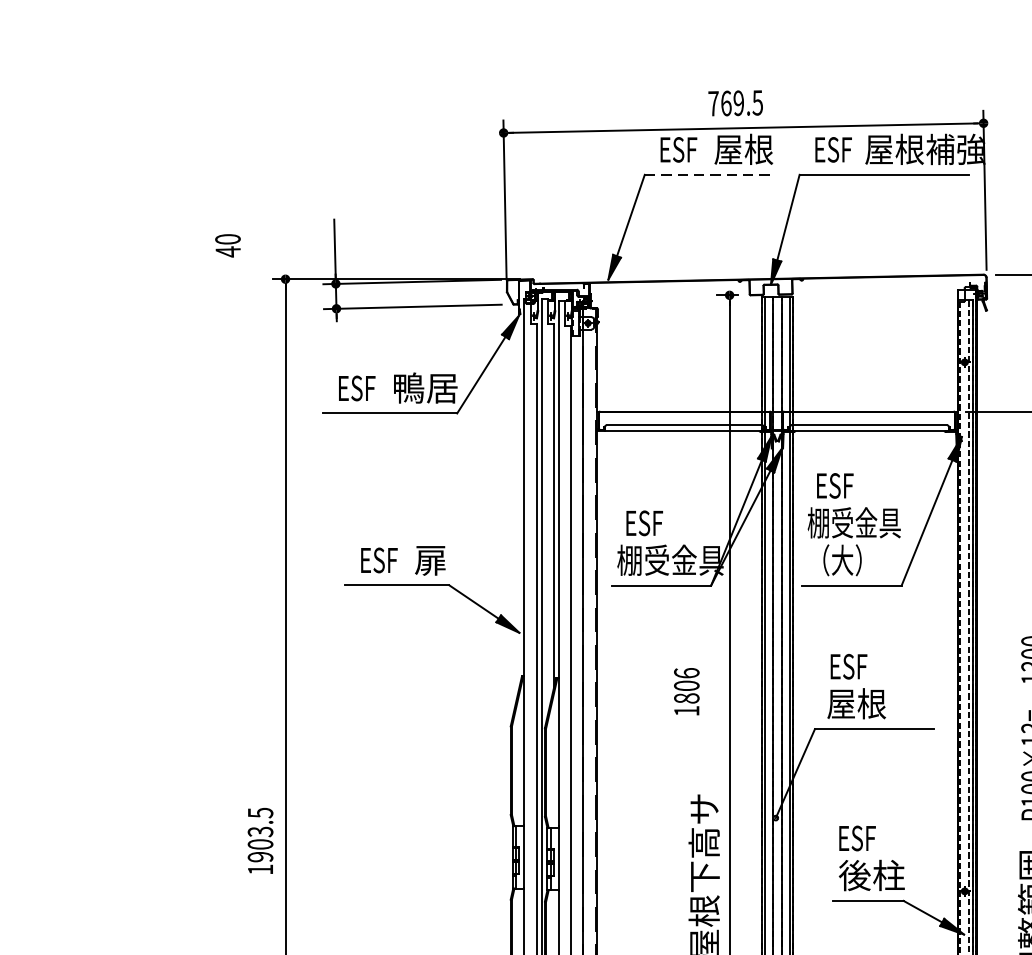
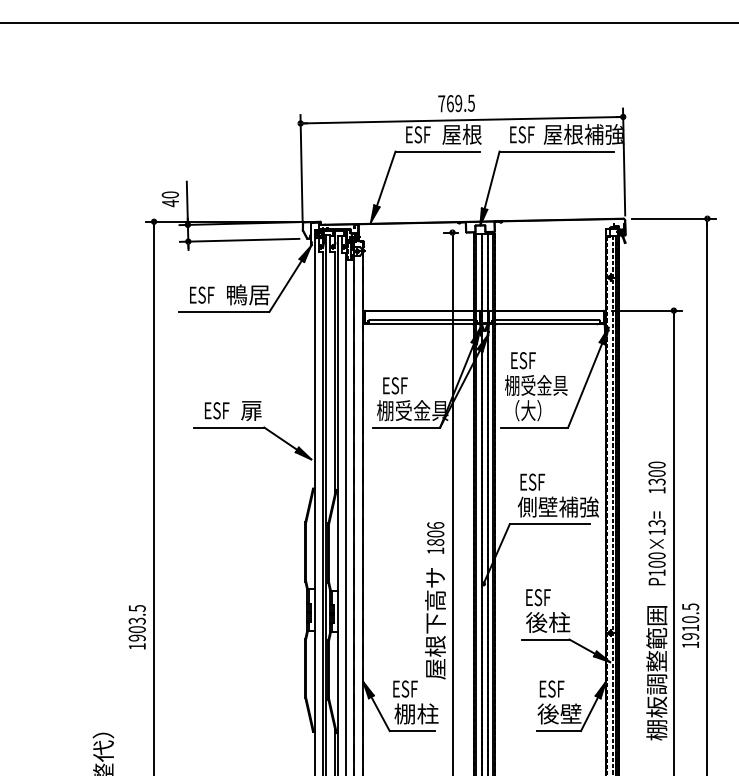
line: (708, 174) -> (438, 151), dashed -> solid
text: (226, 246) -> (169, 199), moved
text: (686, 691) -> (435, 537), moved
text: (885, 702) -> (557, 506), 屋根 -> 側壁補強
text: (259, 841) -> (136, 627), moved

